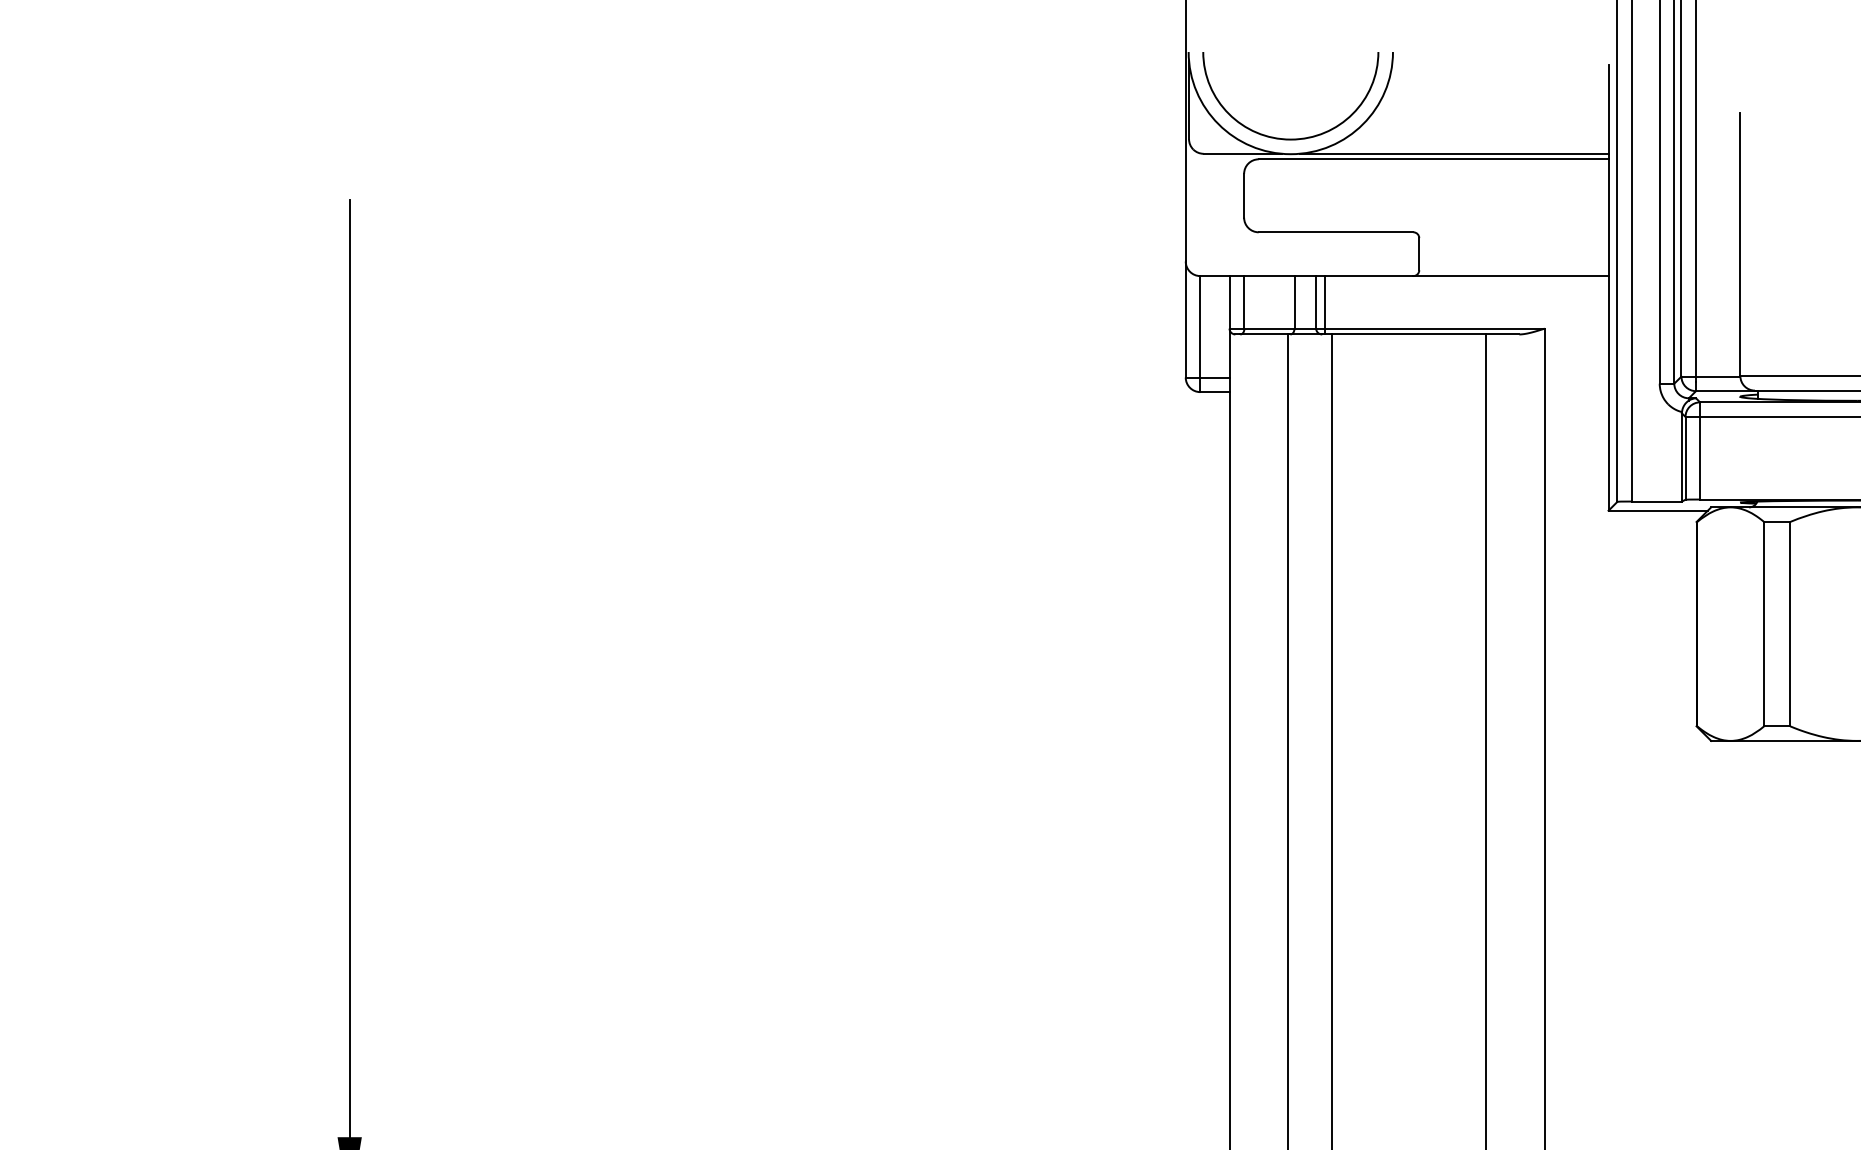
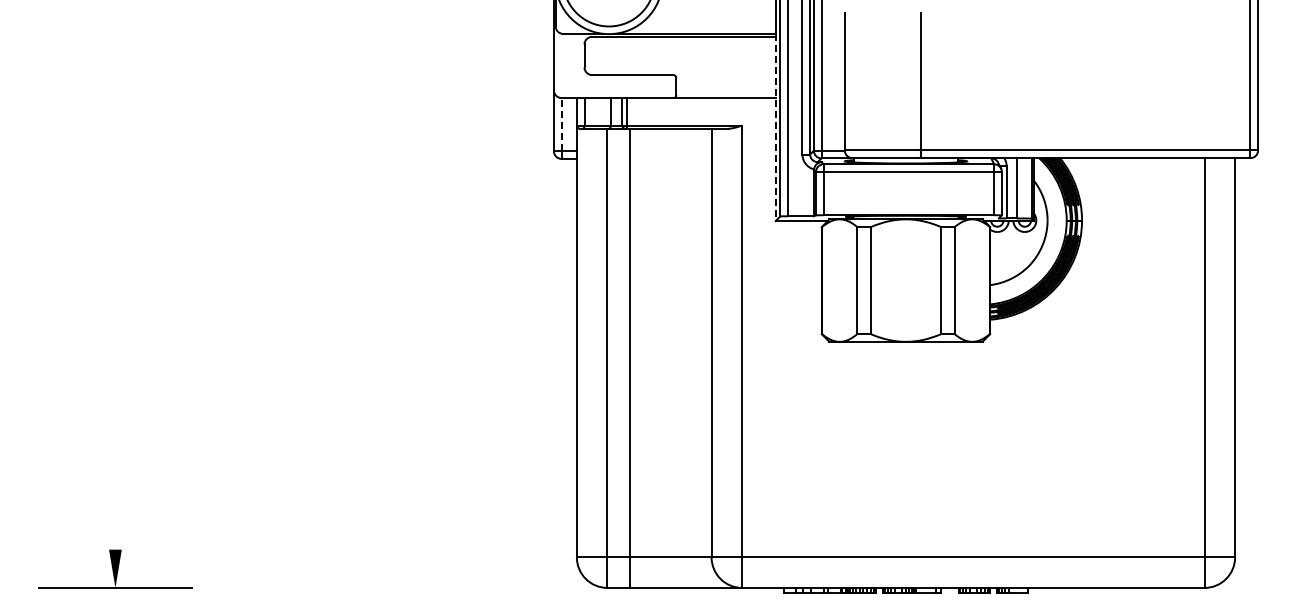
line: (1200, 326) -> (561, 124), solid -> dashed
line: (1608, 332) -> (775, 127), solid -> dashed
line: (349, 667) -> (115, 303), removed

